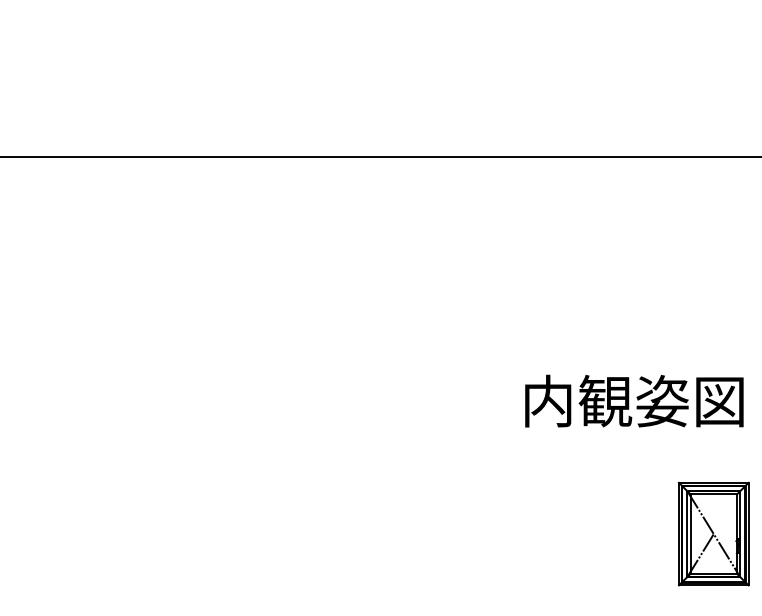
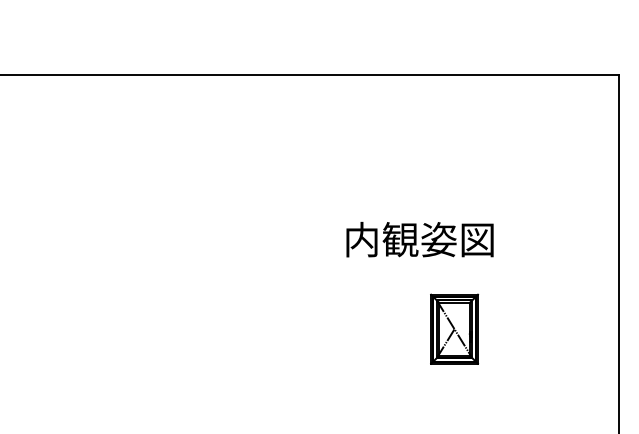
text: (633, 400) -> (419, 239), moved
part: (713, 533) -> (454, 328), moved

